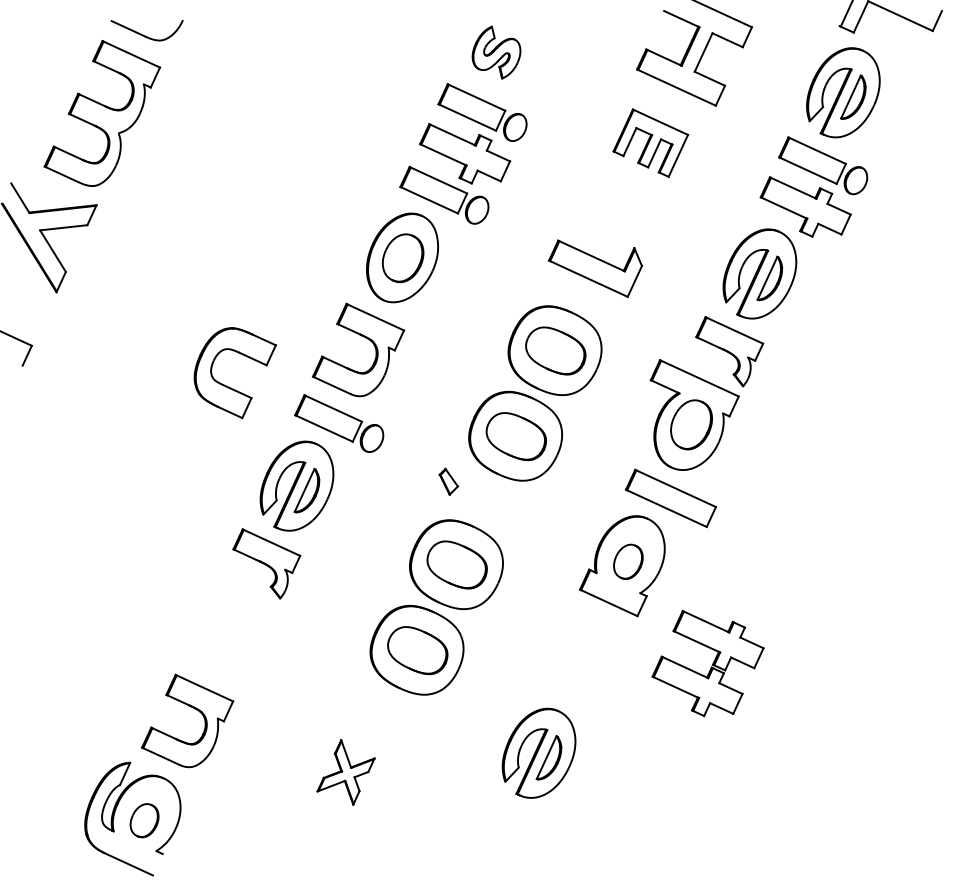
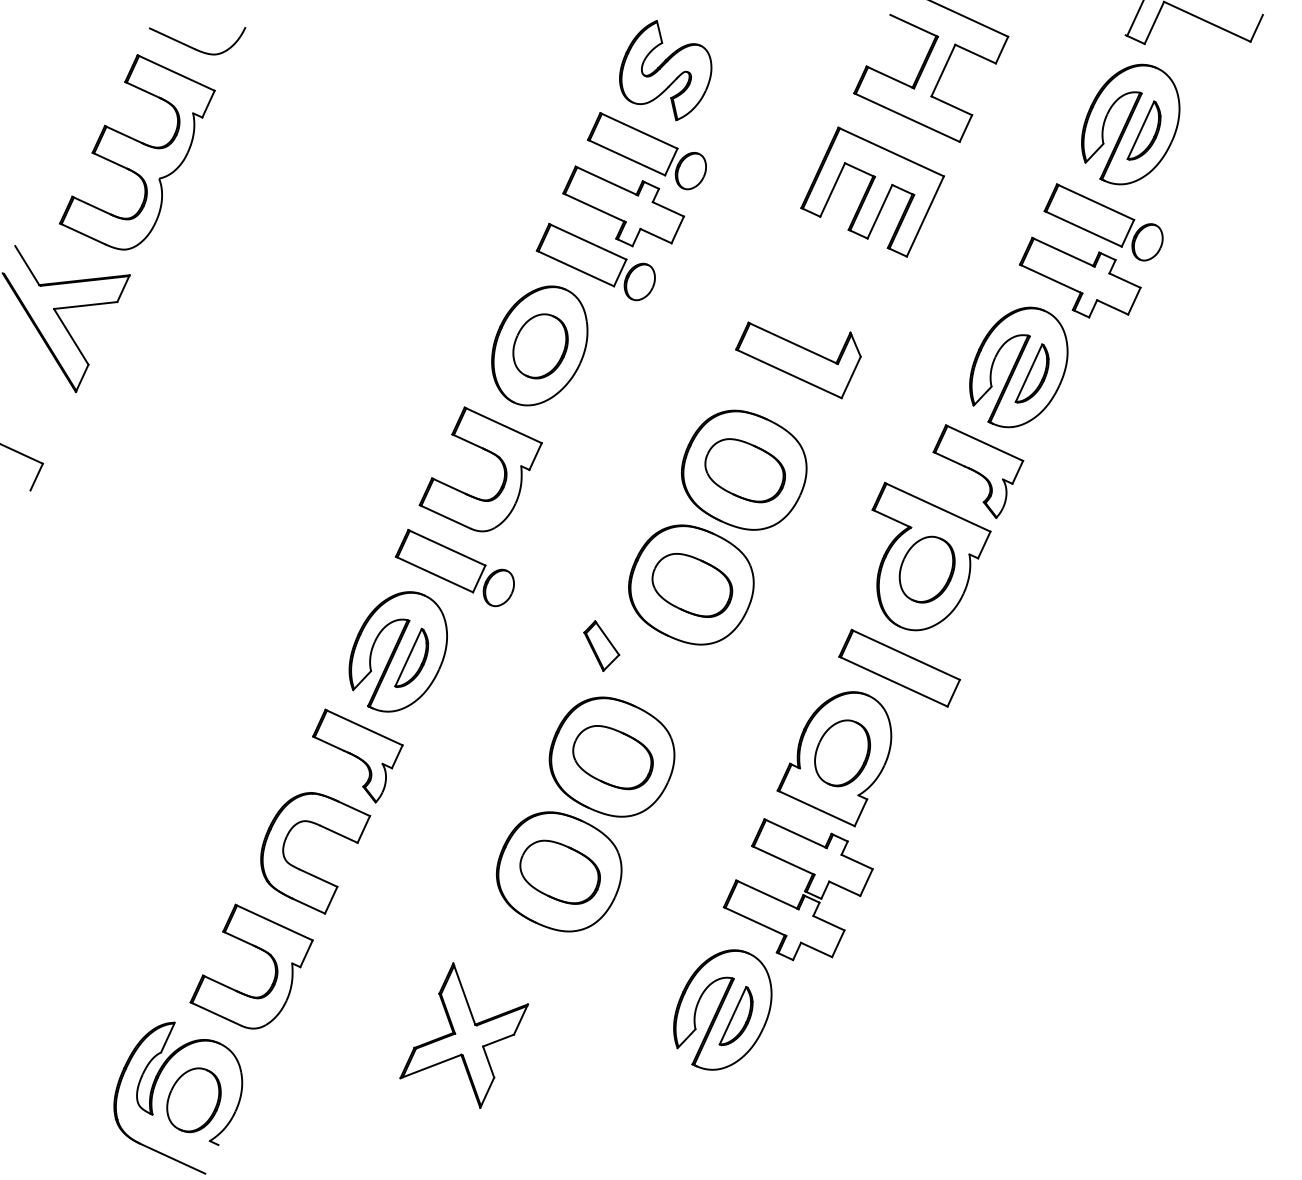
part: (496, 52) -> (665, 70), size x1.43
part: (650, 142) -> (872, 191), size x1.43
part: (228, 386) -> (306, 871), moved
part: (448, 481) -> (601, 645), size x1.43
part: (628, 561) -> (842, 753), size x1.43
part: (712, 663) -> (804, 889), moved
part: (345, 772) -> (463, 1035), size x1.67
part: (144, 820) -> (193, 1100), size x1.43

